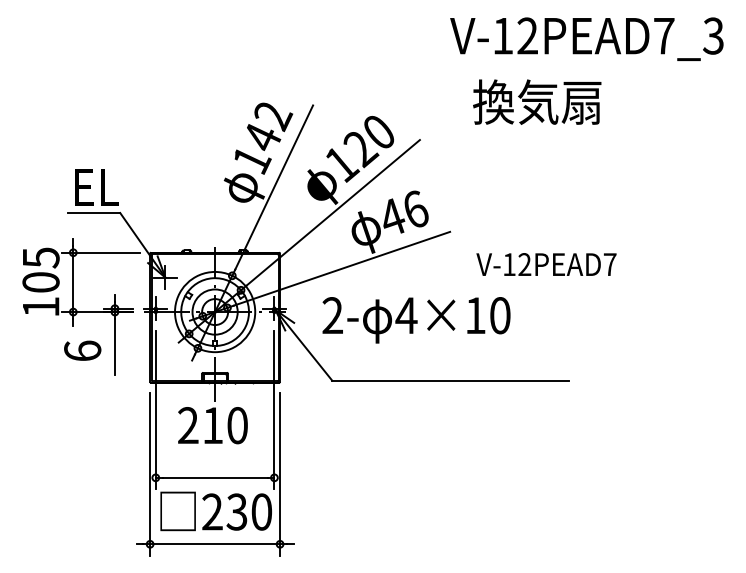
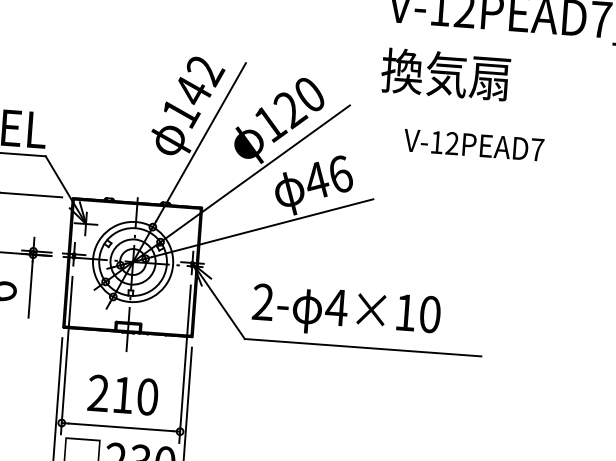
text: (537, 101) -> (446, 73), moved
text: (546, 264) -> (473, 145), moved
text: (416, 320) -> (346, 313), moved
text: (212, 425) -> (122, 395), moved

